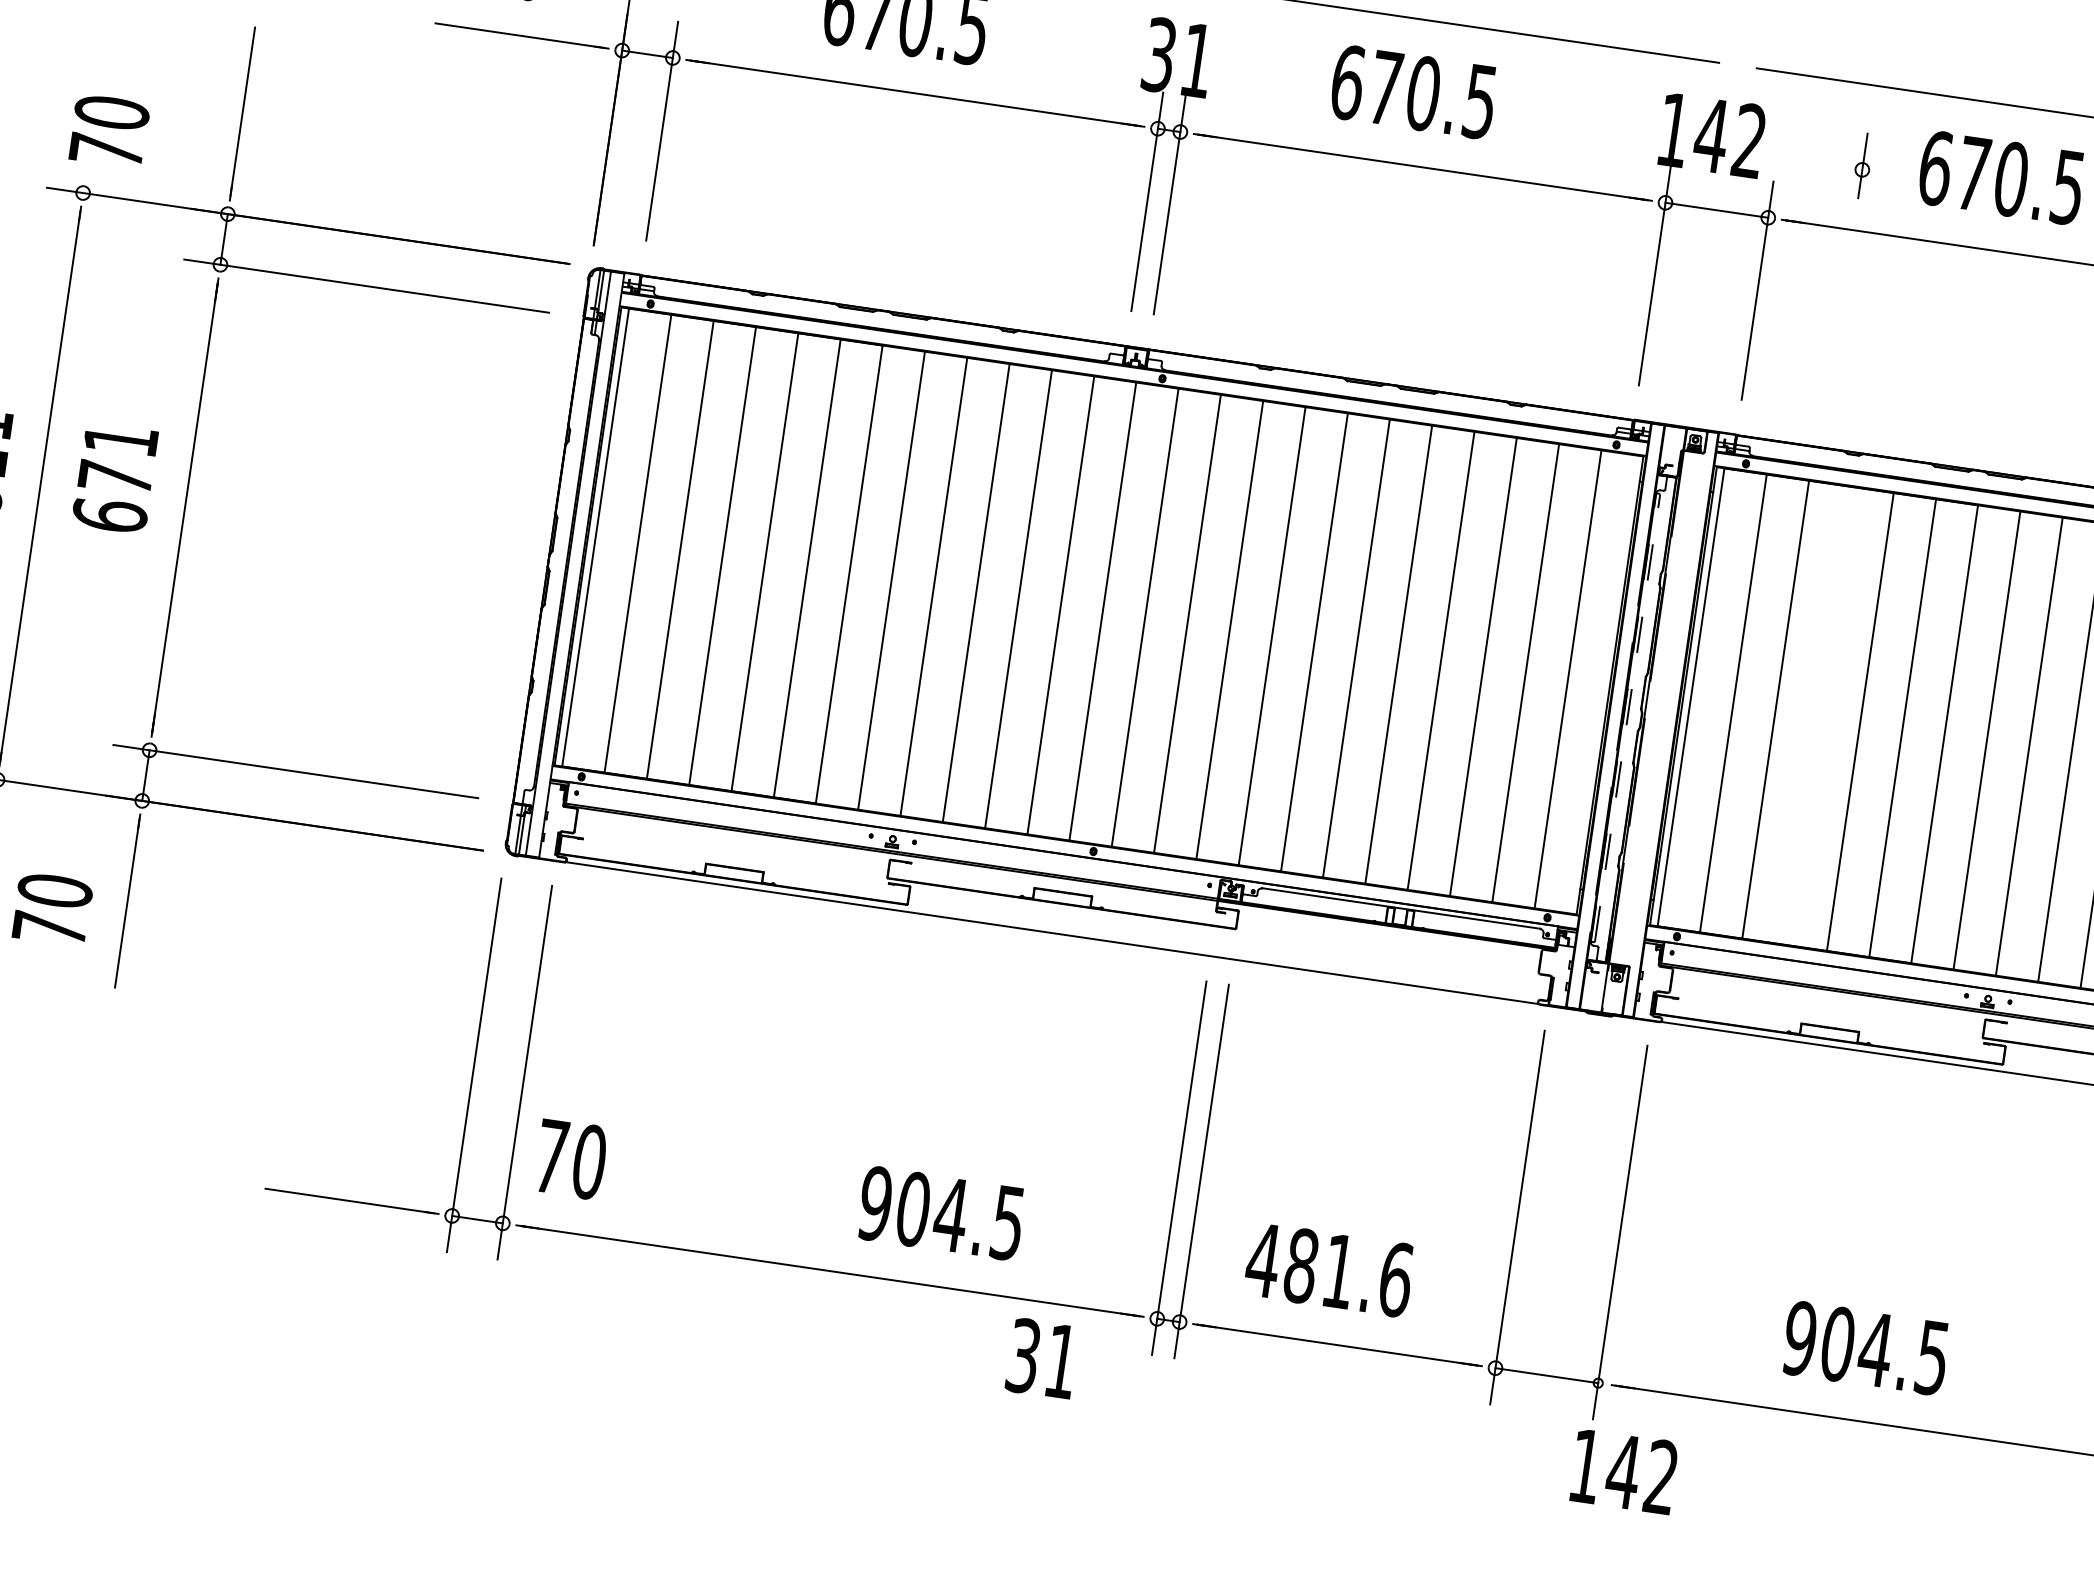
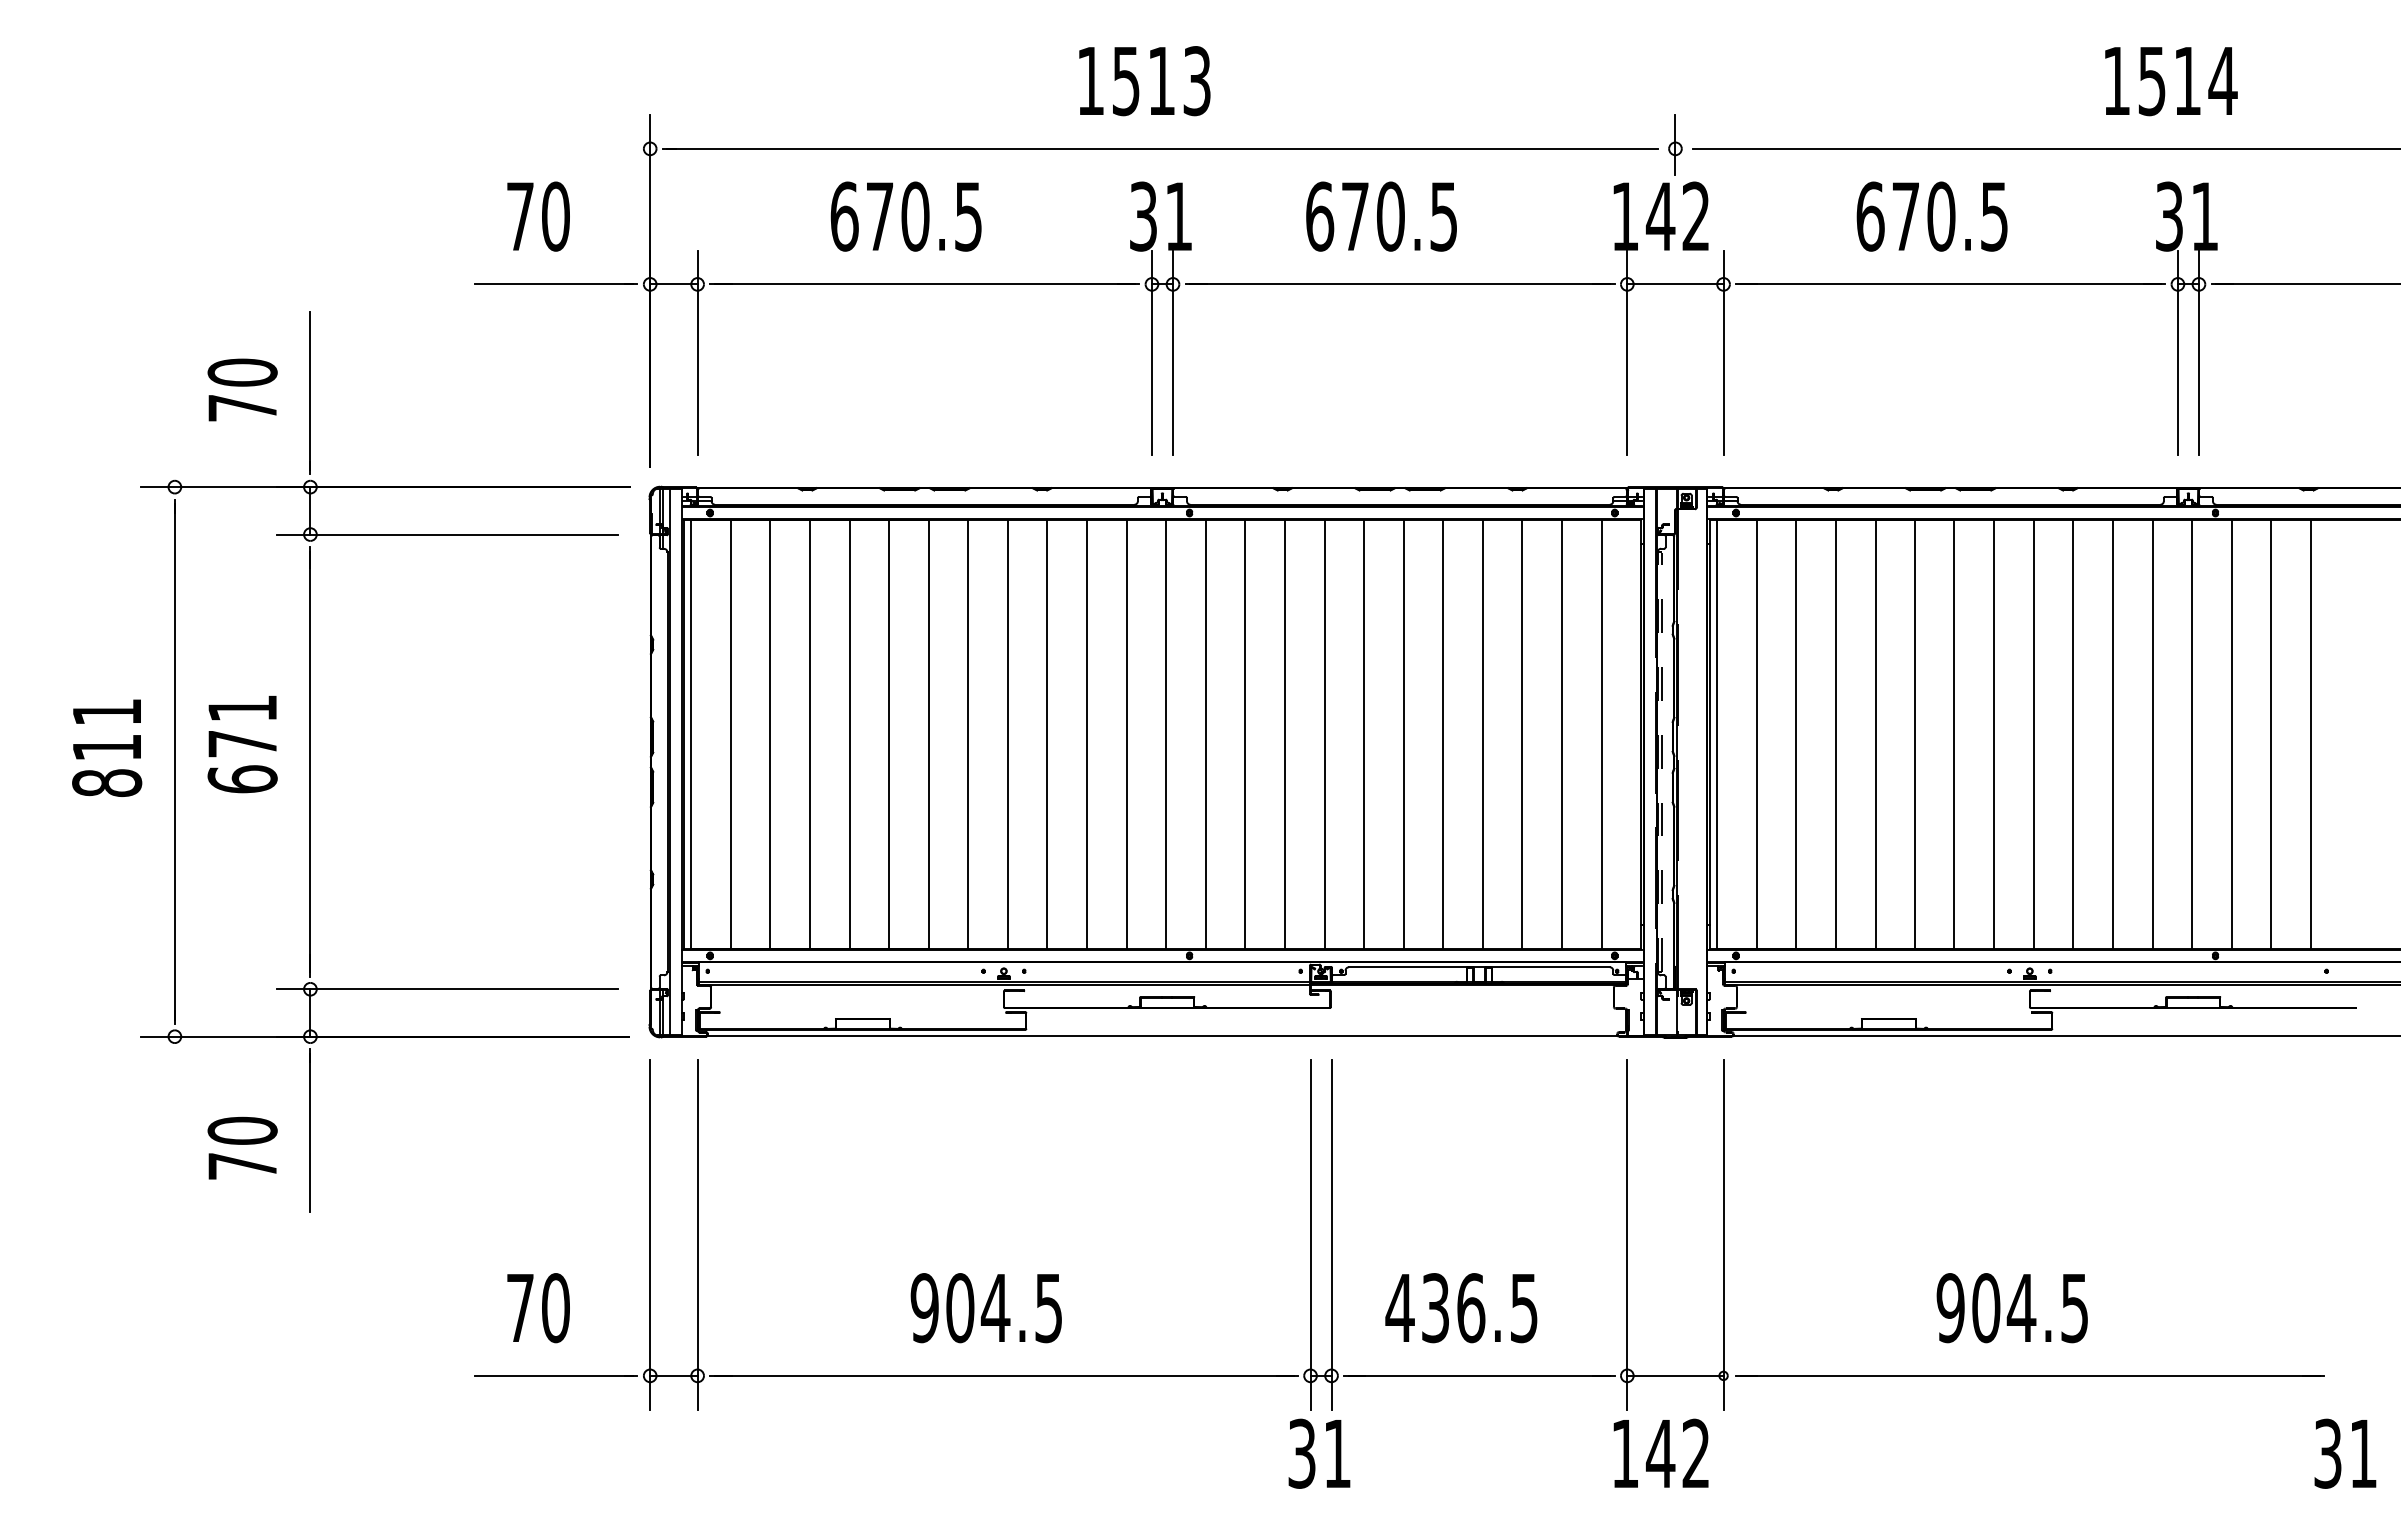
text: (109, 130) -> (242, 389), moved
part: (1863, 165) -> (1675, 144), moved
line: (1817, 715) -> (1835, 734), added
text: (570, 1159) -> (538, 1308), moved
text: (940, 1213) -> (985, 1308), moved
text: (1348, 1273) -> (1479, 1308), 481.6 -> 436.5
text: (1864, 1348) -> (2011, 1308), moved
text: (1042, 1358) -> (1319, 1453), moved
text: (1623, 1470) -> (1660, 1452), moved

